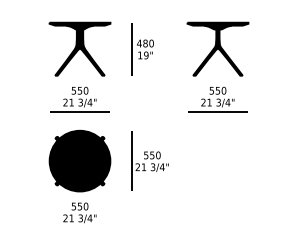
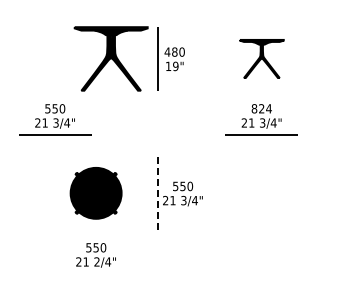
part: (79, 48) -> (110, 58), moved
part: (217, 48) -> (261, 58), size x0.6
text: (217, 90) -> (261, 108), 550 -> 824
part: (80, 99) -> (55, 119), moved
part: (79, 161) -> (95, 193), size x0.7
line: (131, 161) -> (158, 193), solid -> dashed
text: (80, 217) -> (96, 261), 3/4" -> 2/4"

